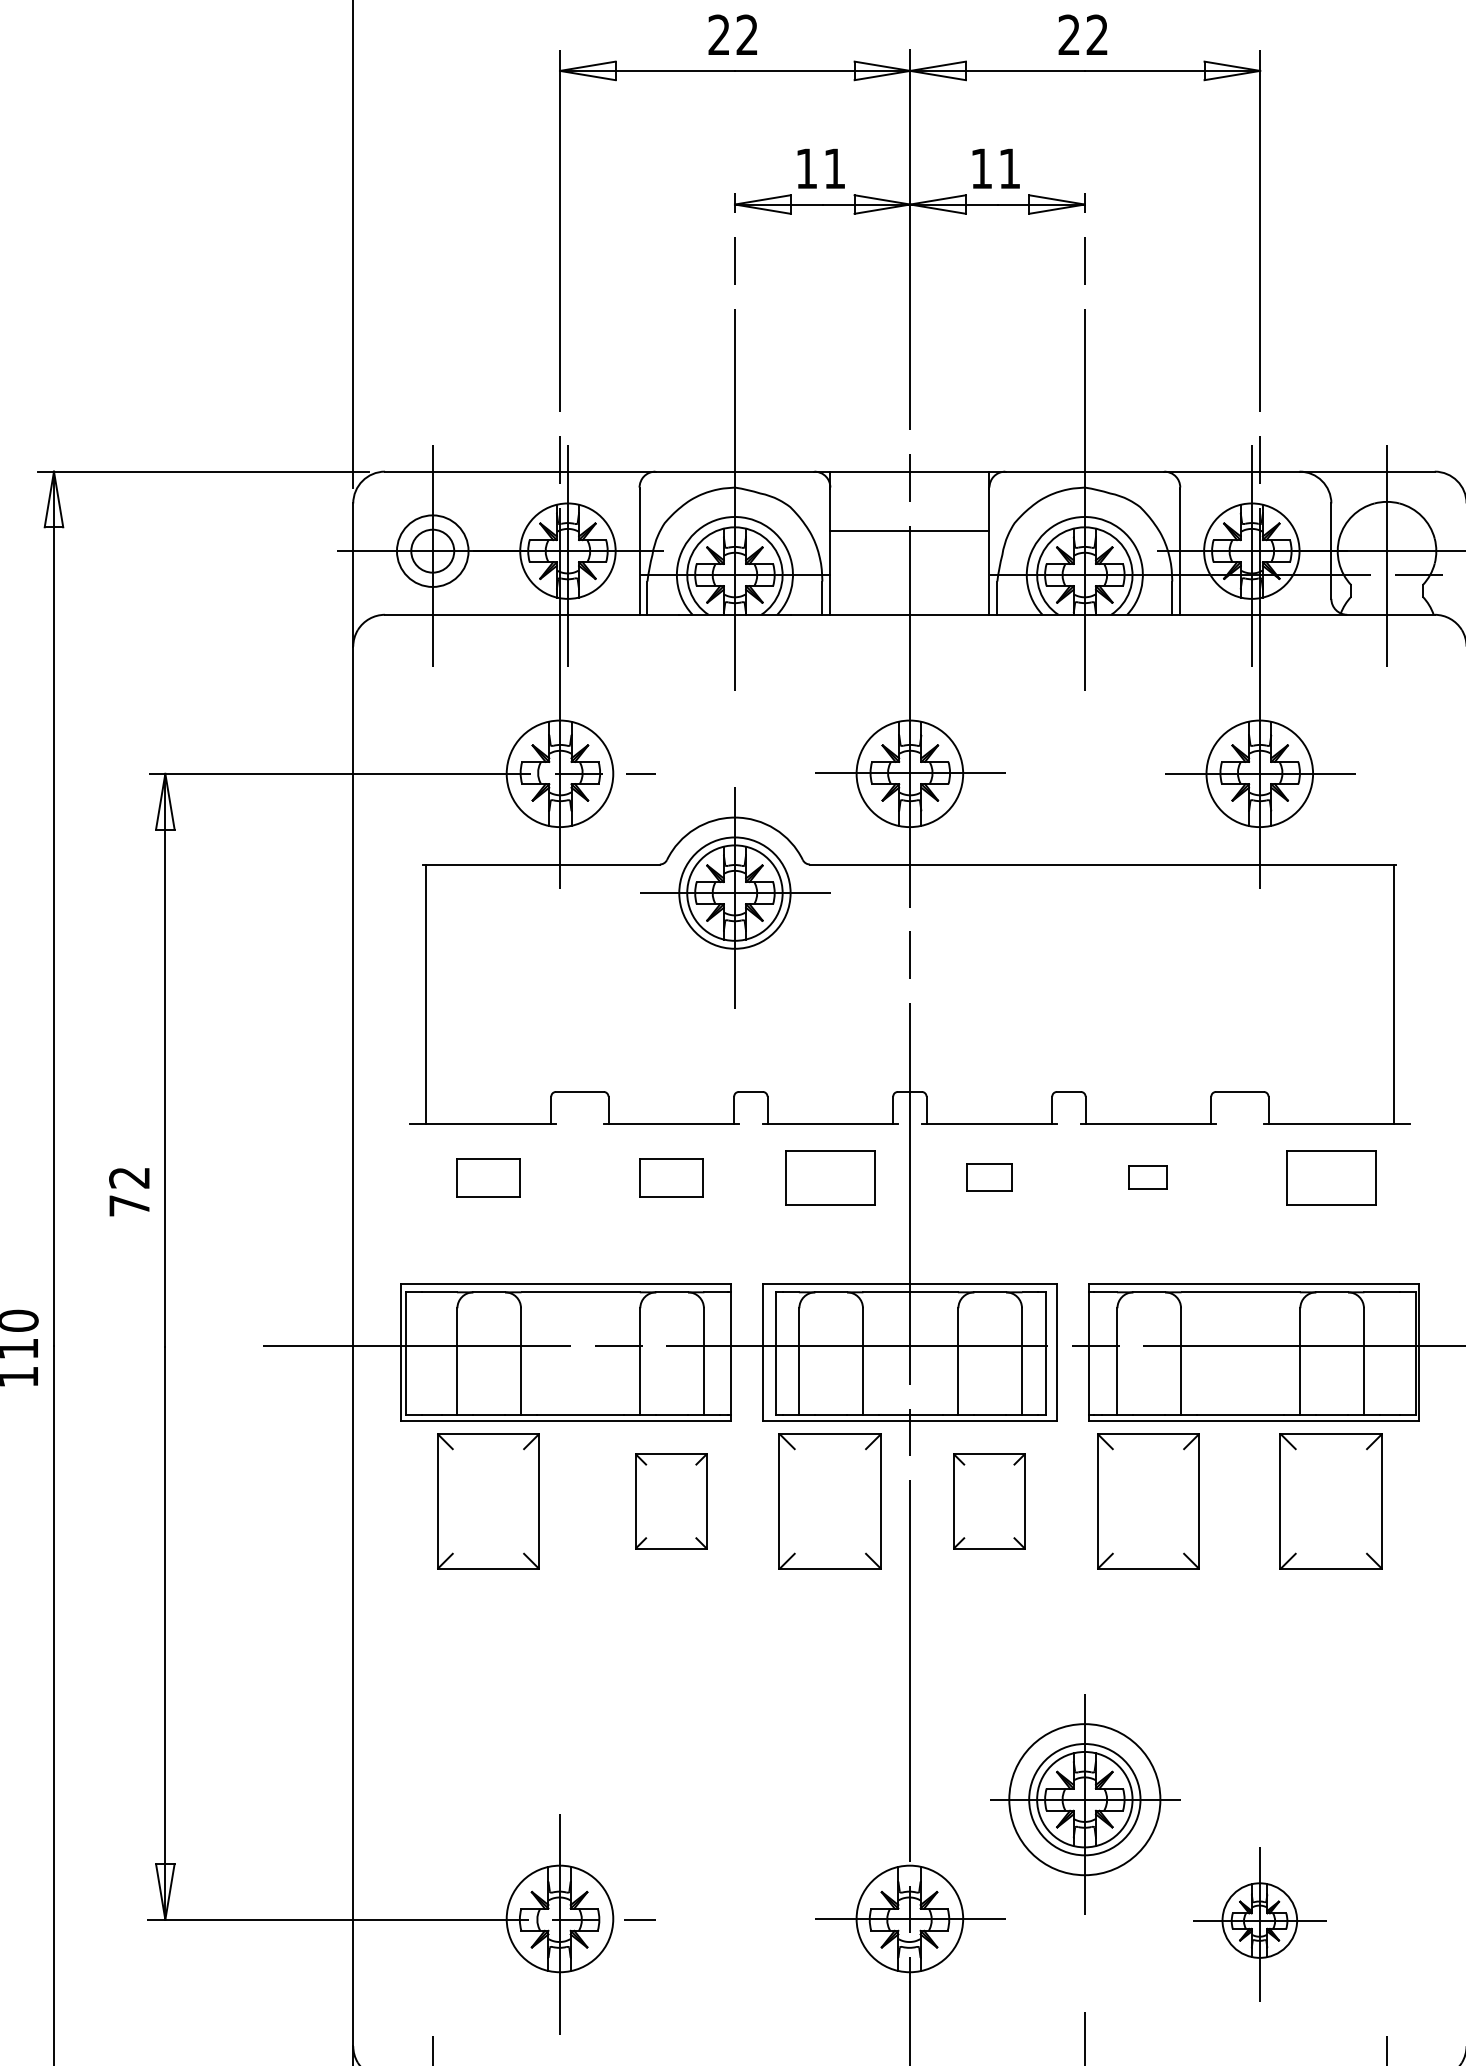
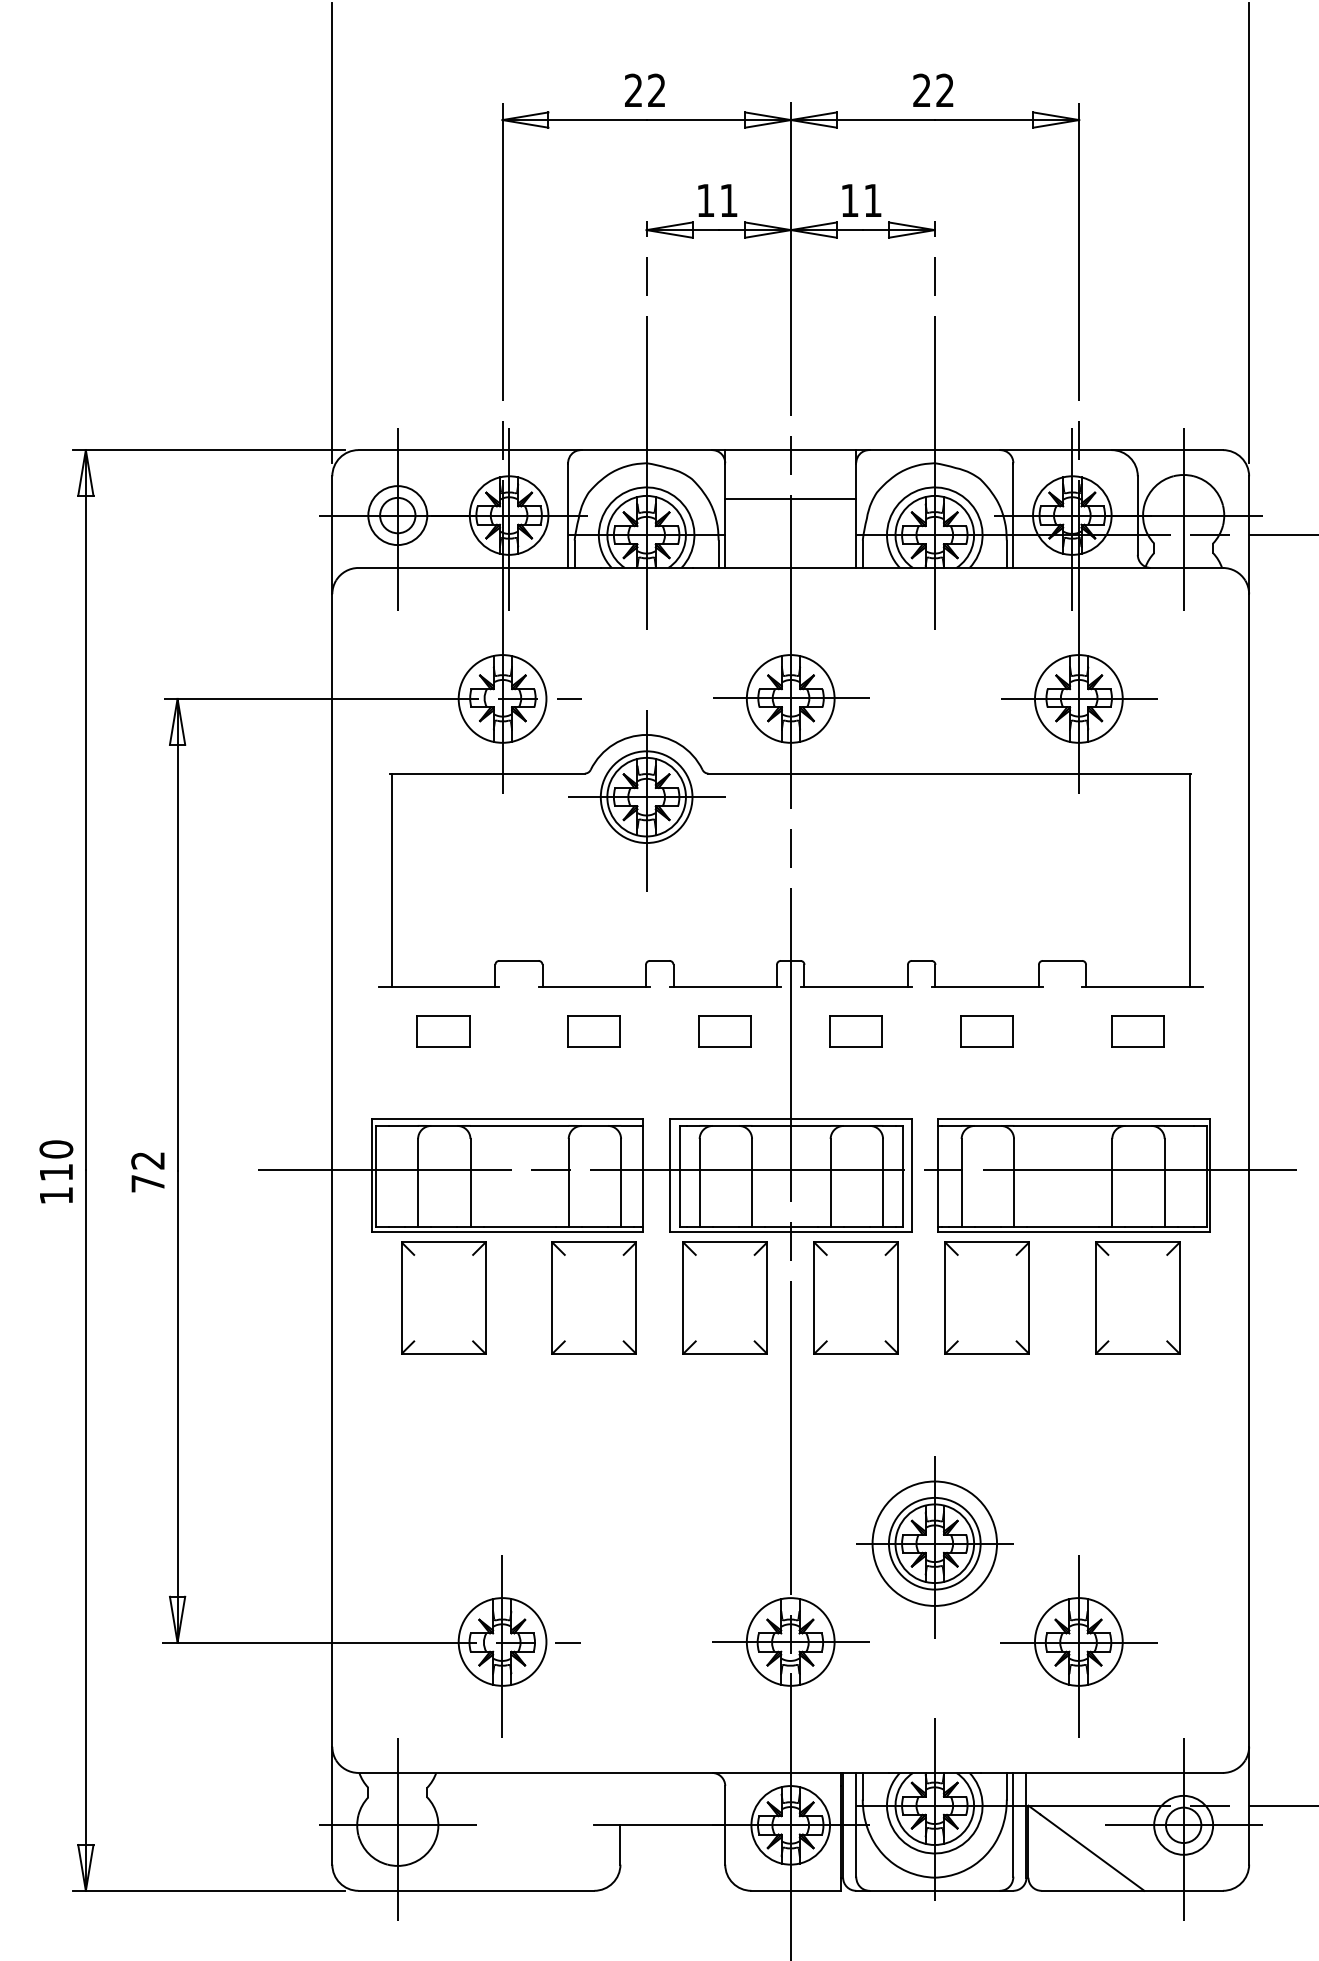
part: (829, 1177) -> (724, 1031), size x0.71
part: (988, 1177) -> (855, 1031), size x1.43
part: (1147, 1177) -> (986, 1031), size x1.67
part: (1330, 1177) -> (1137, 1031), size x0.71
text: (128, 1192) -> (147, 1172), moved
part: (670, 1500) -> (593, 1297), size x1.43
part: (988, 1500) -> (855, 1297), size x1.43
part: (1259, 1924) -> (1078, 1646), size x1.43

